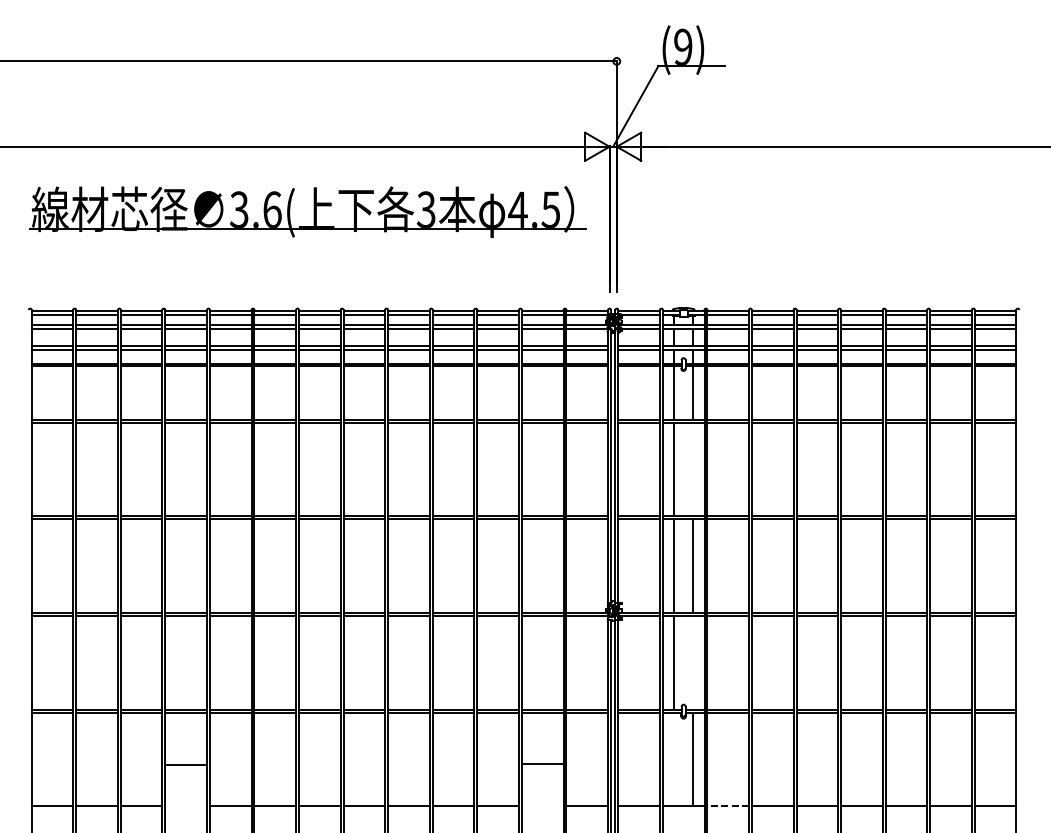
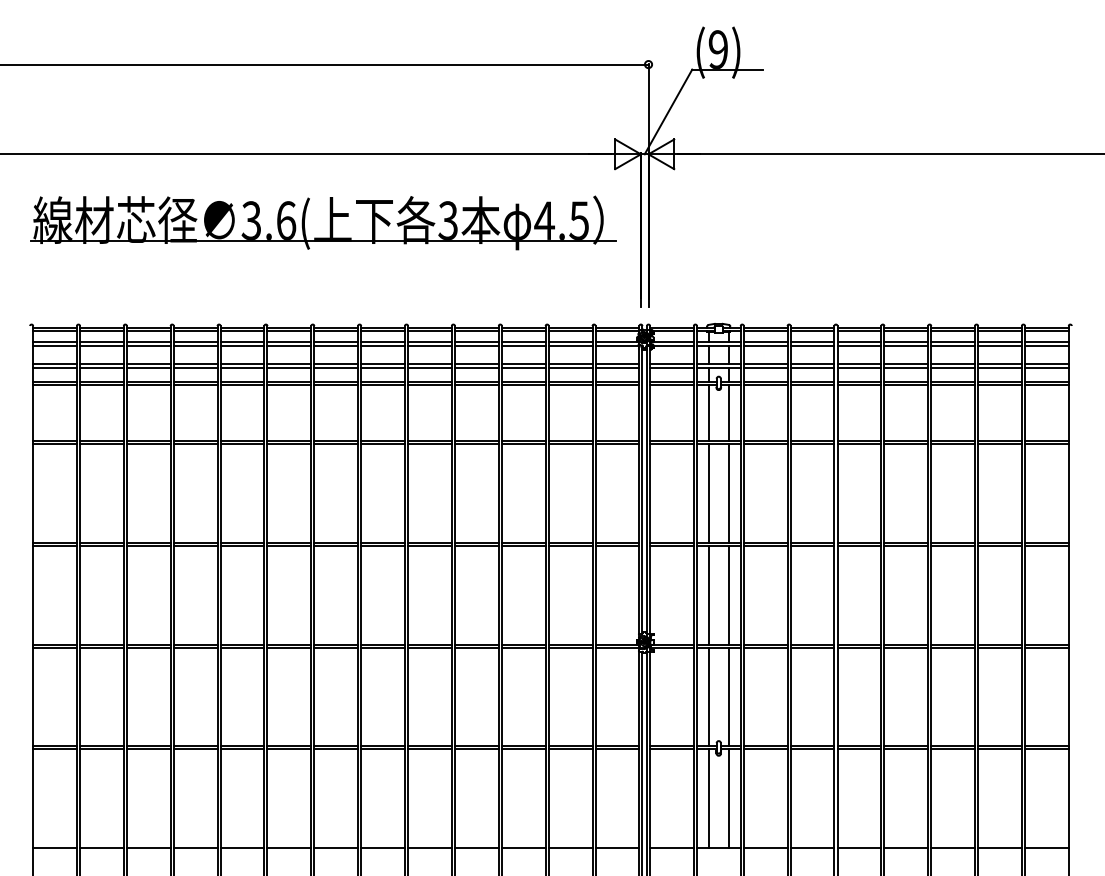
line: (692, 469) -> (728, 493), added
line: (692, 662) -> (728, 696), added
line: (673, 759) -> (708, 798), added
line: (542, 764) -> (570, 848), moved
line: (186, 765) -> (195, 848), moved
line: (728, 806) -> (765, 848), dashed -> solid

